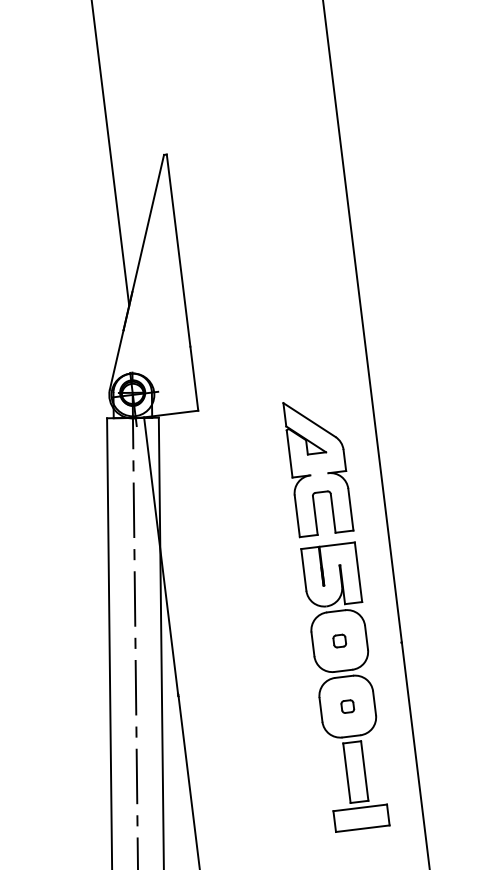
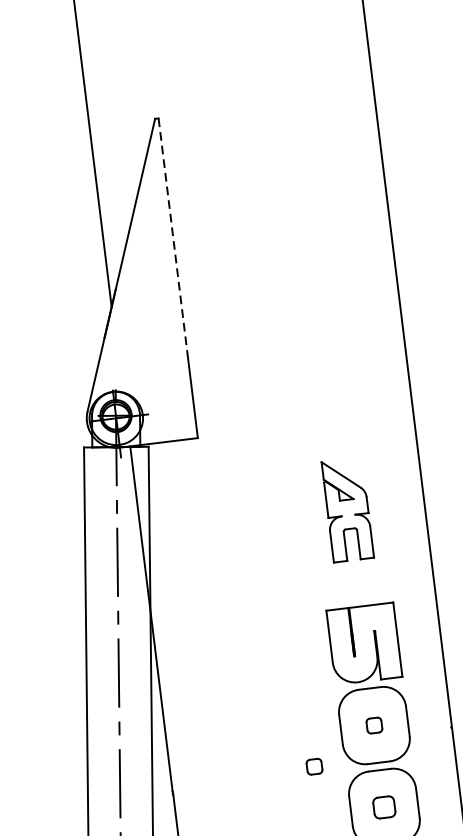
line: (178, 250) -> (173, 238), solid -> dashed
part: (318, 470) -> (347, 512), size x0.6
part: (291, 673) -> (314, 766), added
part: (347, 706) -> (384, 807), size x1.4

